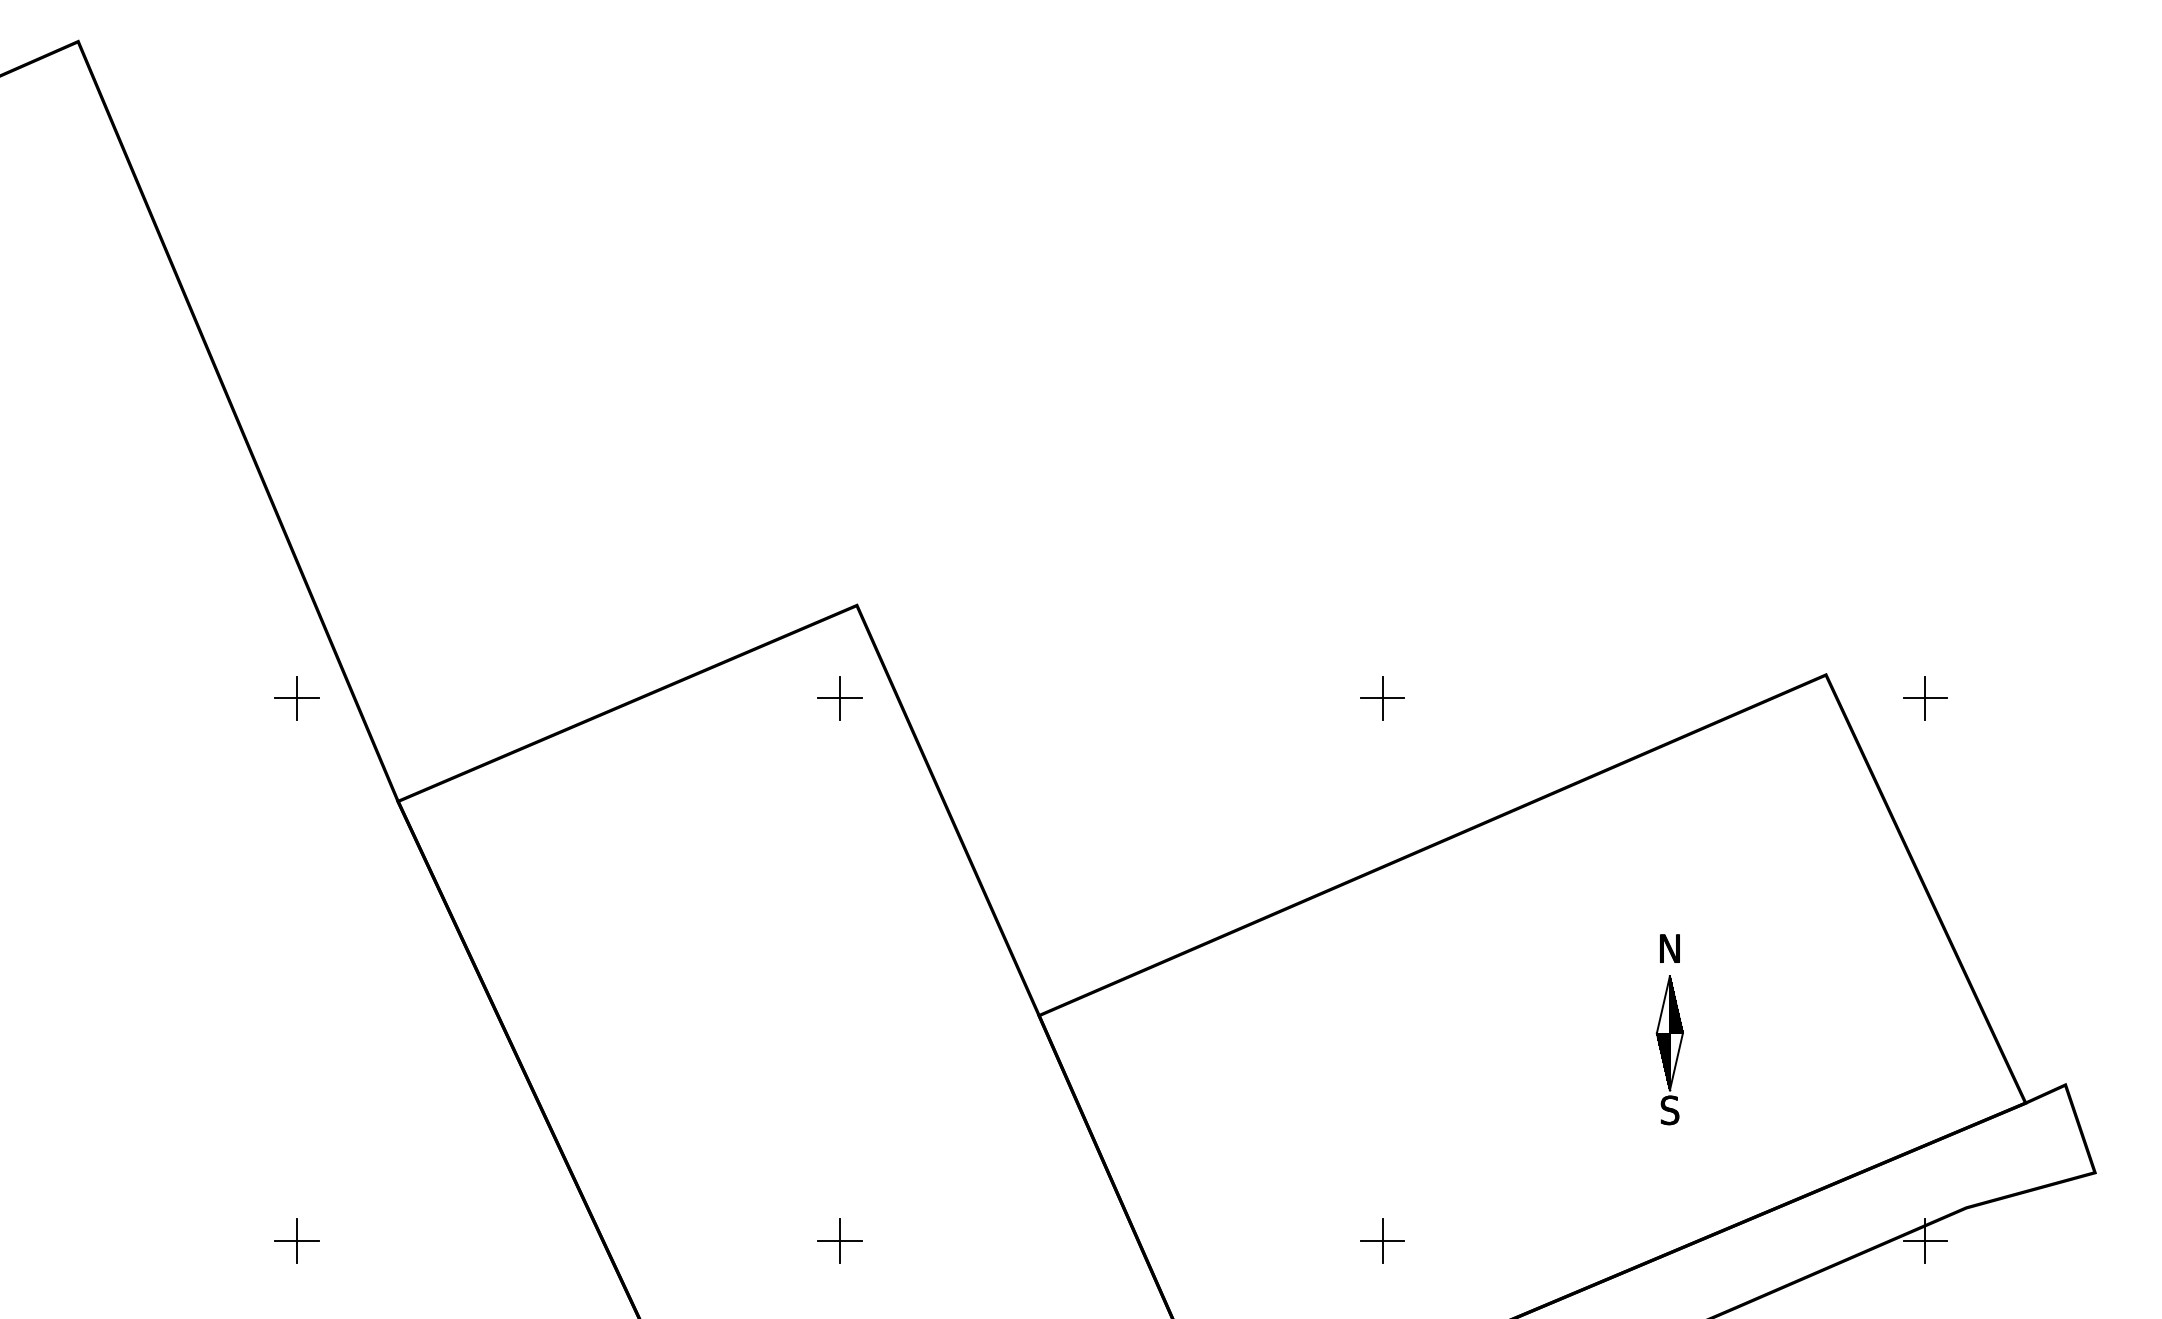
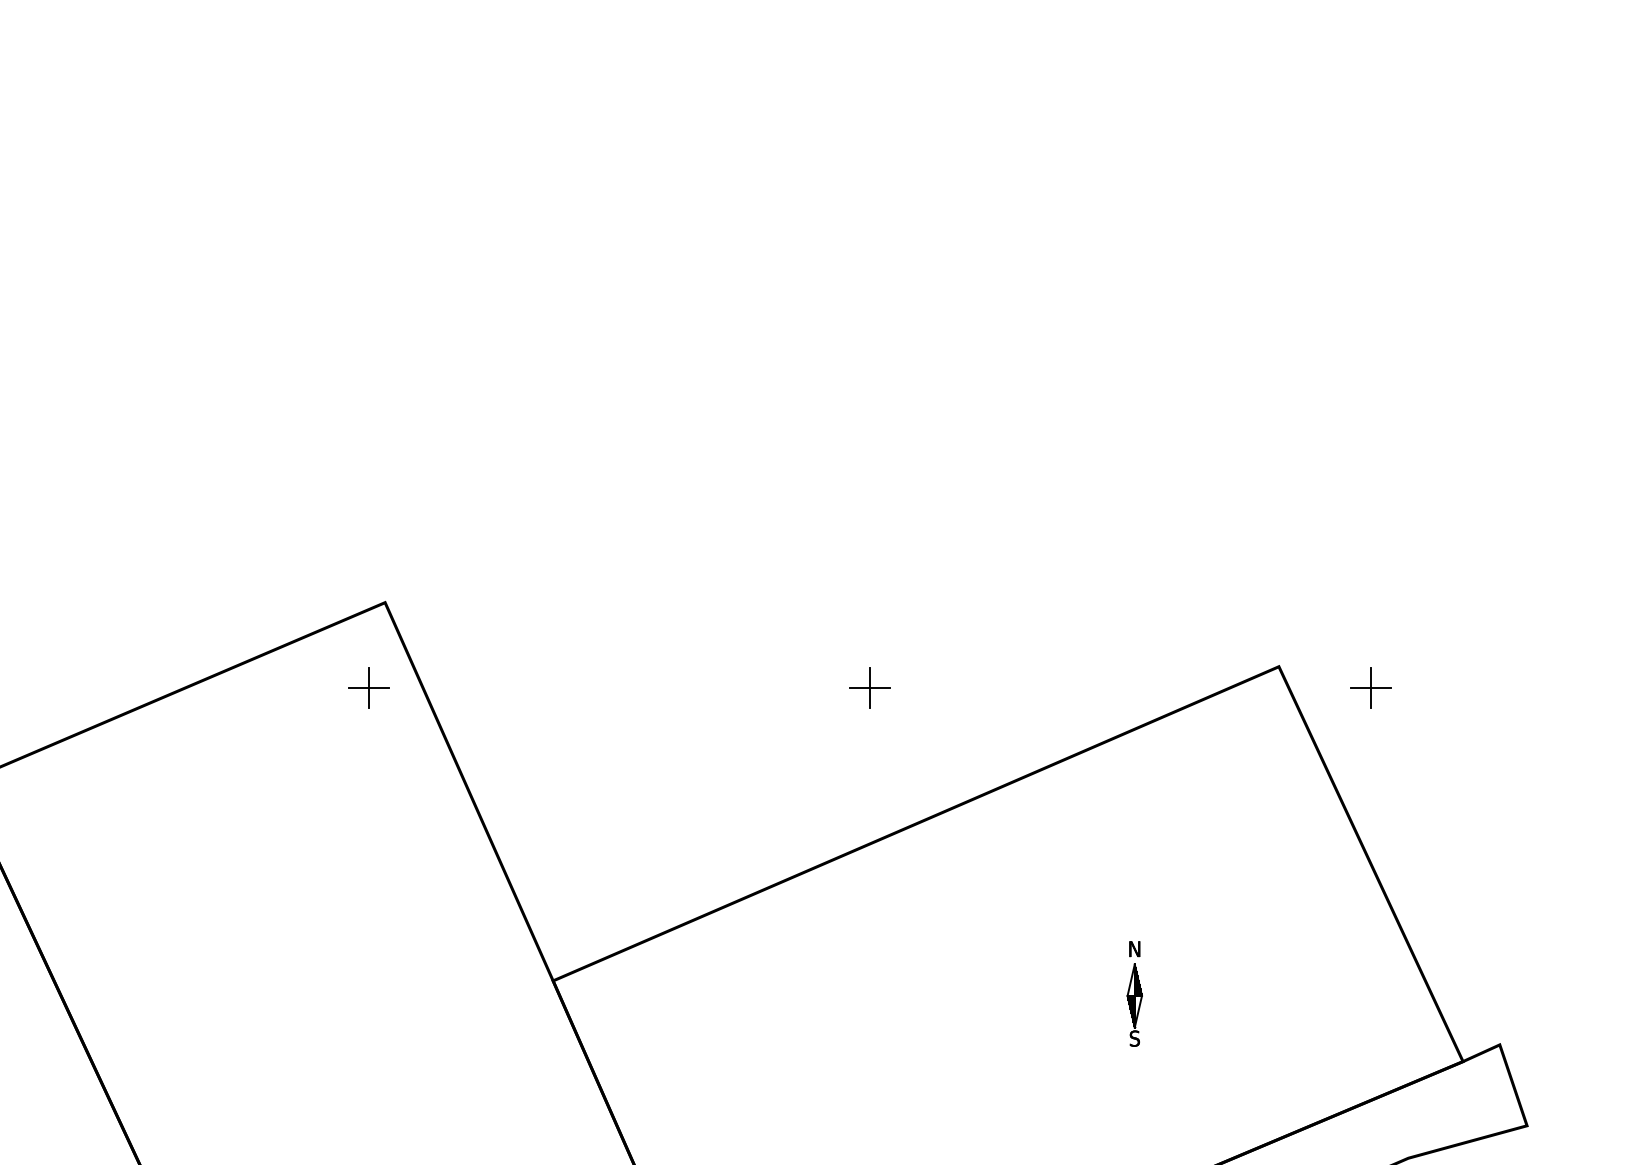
part: (1669, 1029) -> (1134, 993), size x0.6

